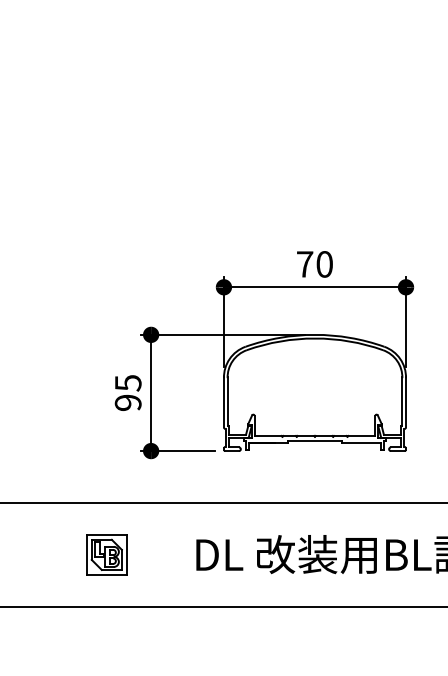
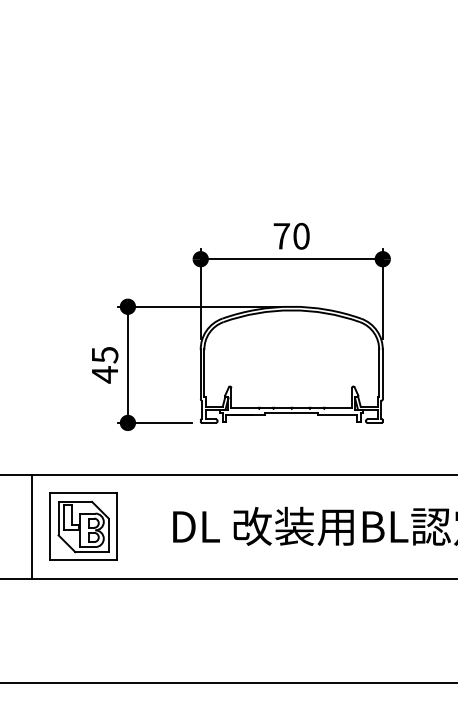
text: (127, 402) -> (104, 374), 95 -> 45
line: (54, 554) -> (31, 526), added
part: (106, 554) -> (83, 526), size x1.67

